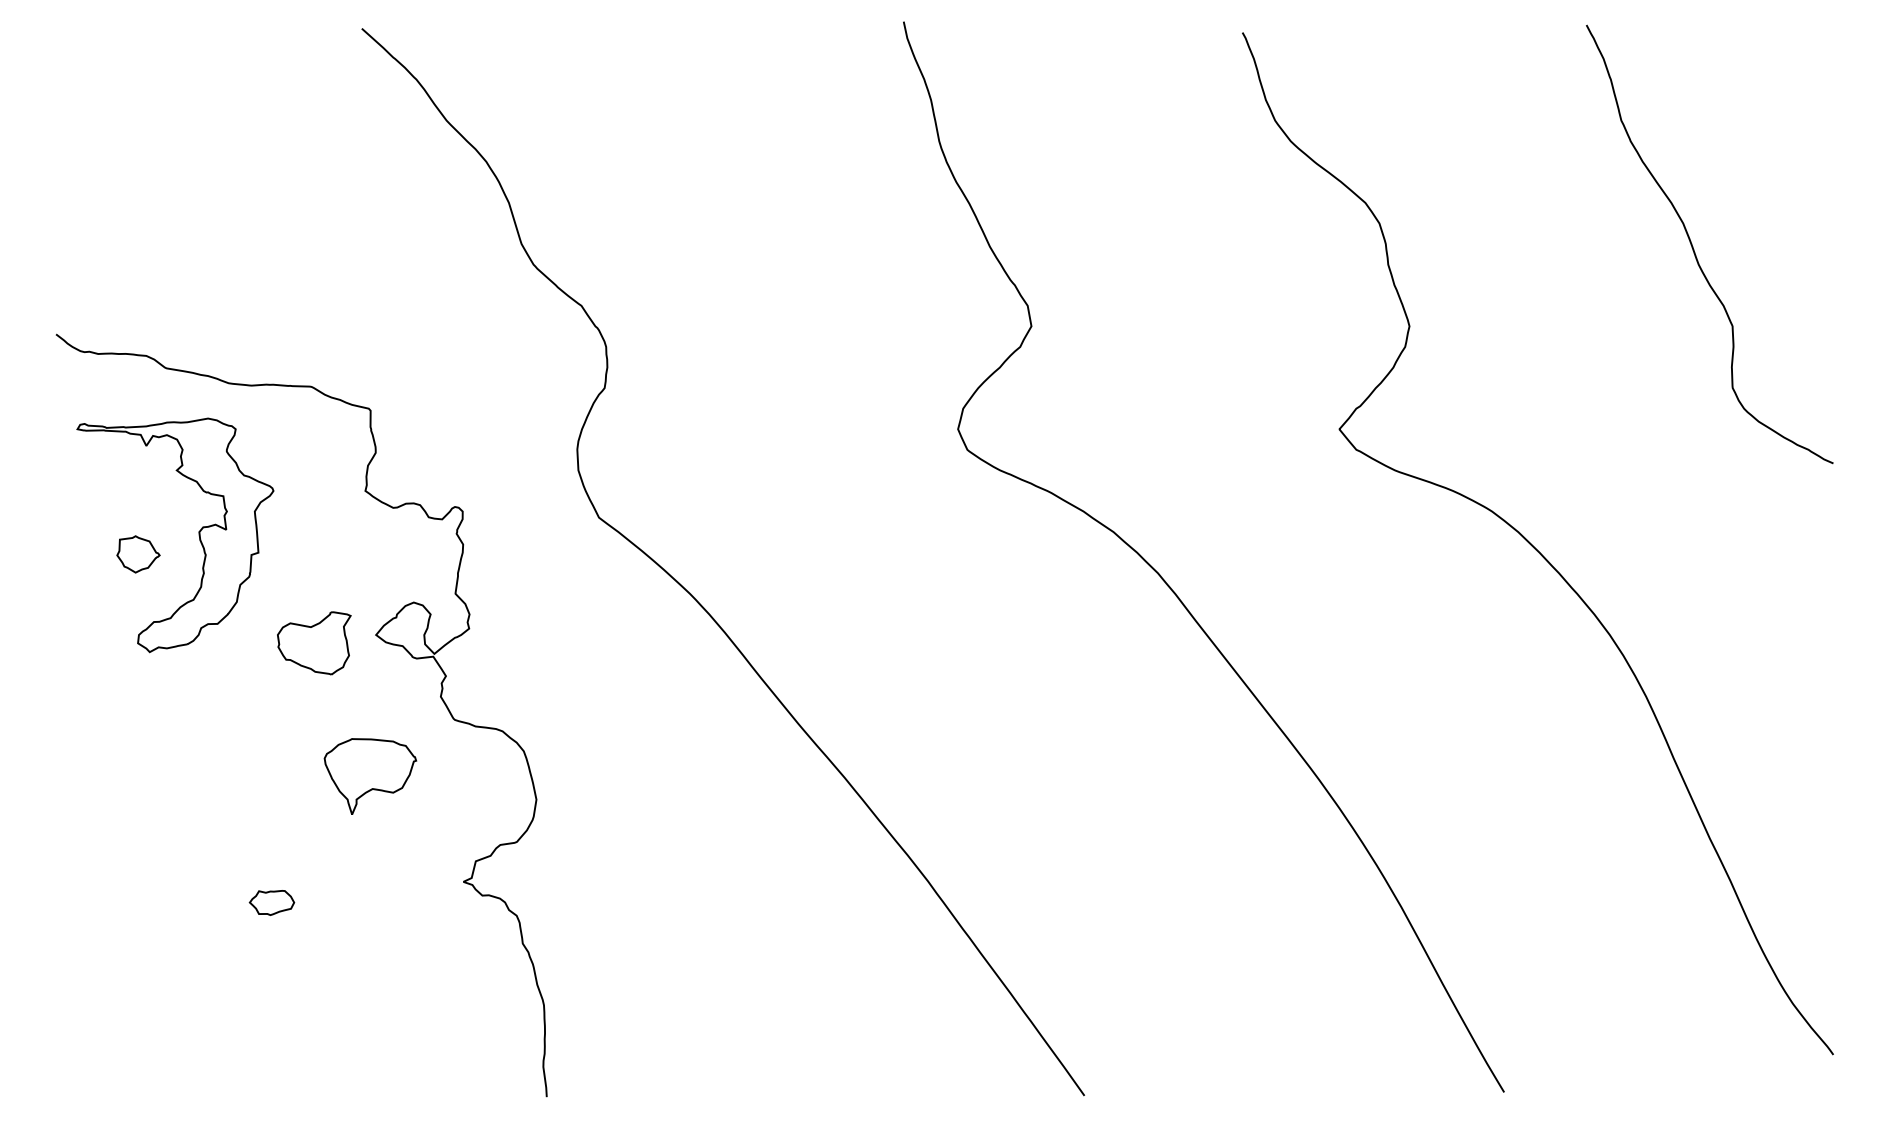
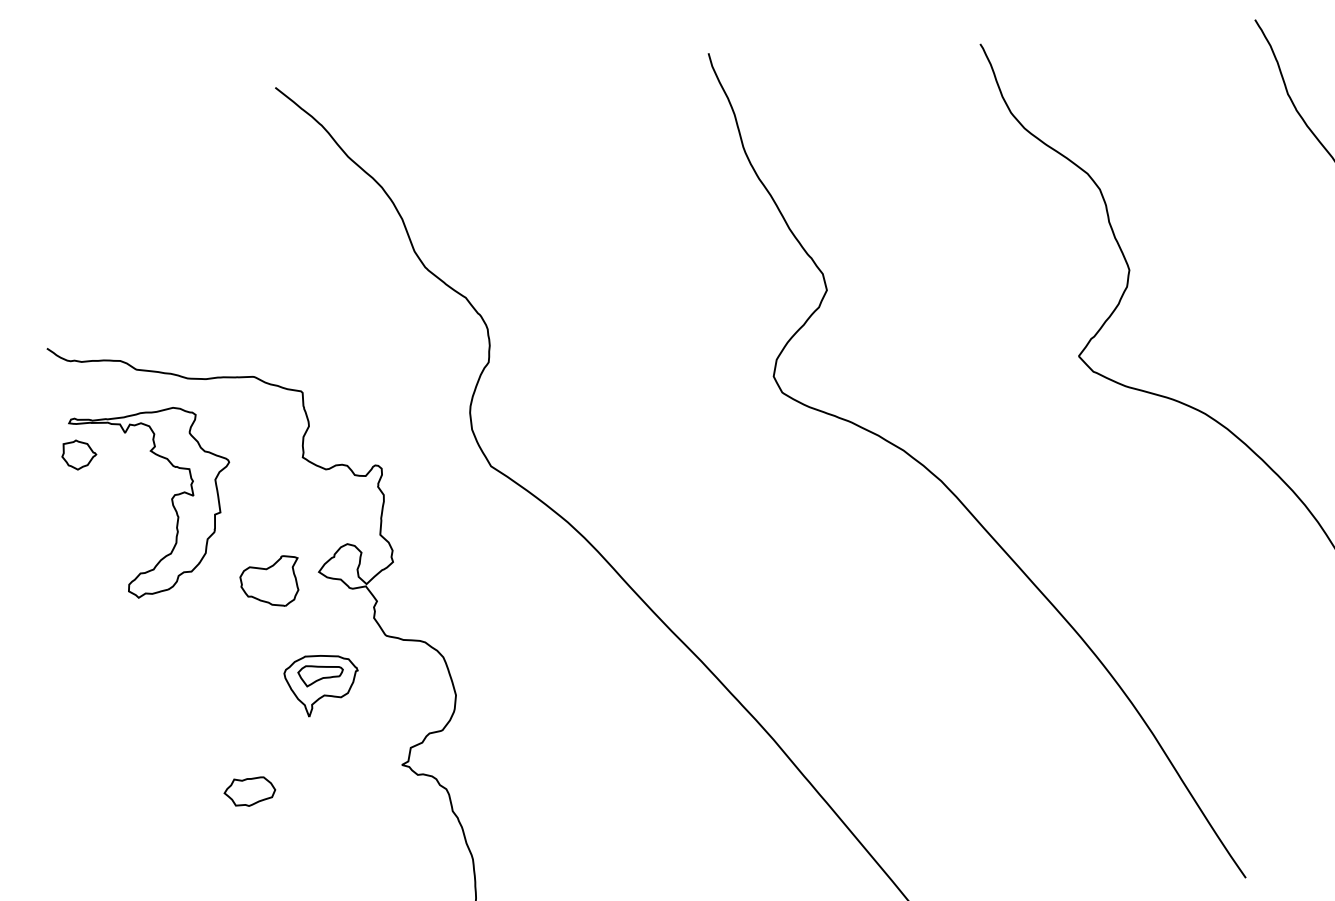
part: (138, 554) -> (79, 454), moved
part: (369, 763) -> (320, 675), added
part: (271, 902) -> (249, 791), size x1.43

